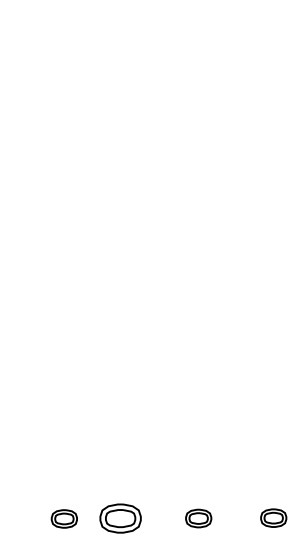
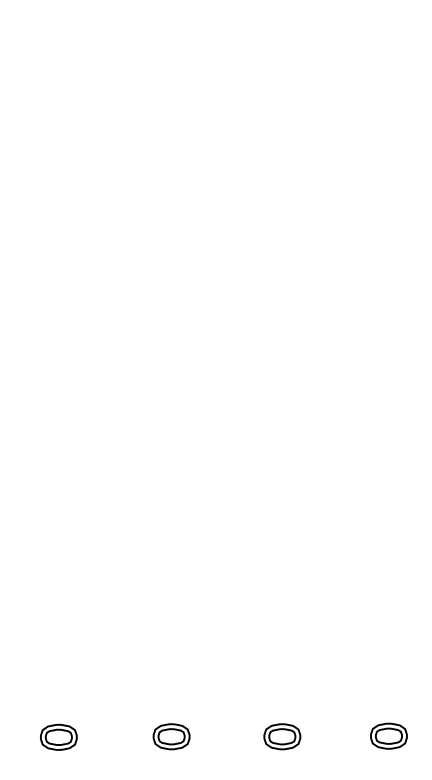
part: (63, 518) -> (57, 736), moved
part: (120, 518) -> (171, 736), size x0.62

